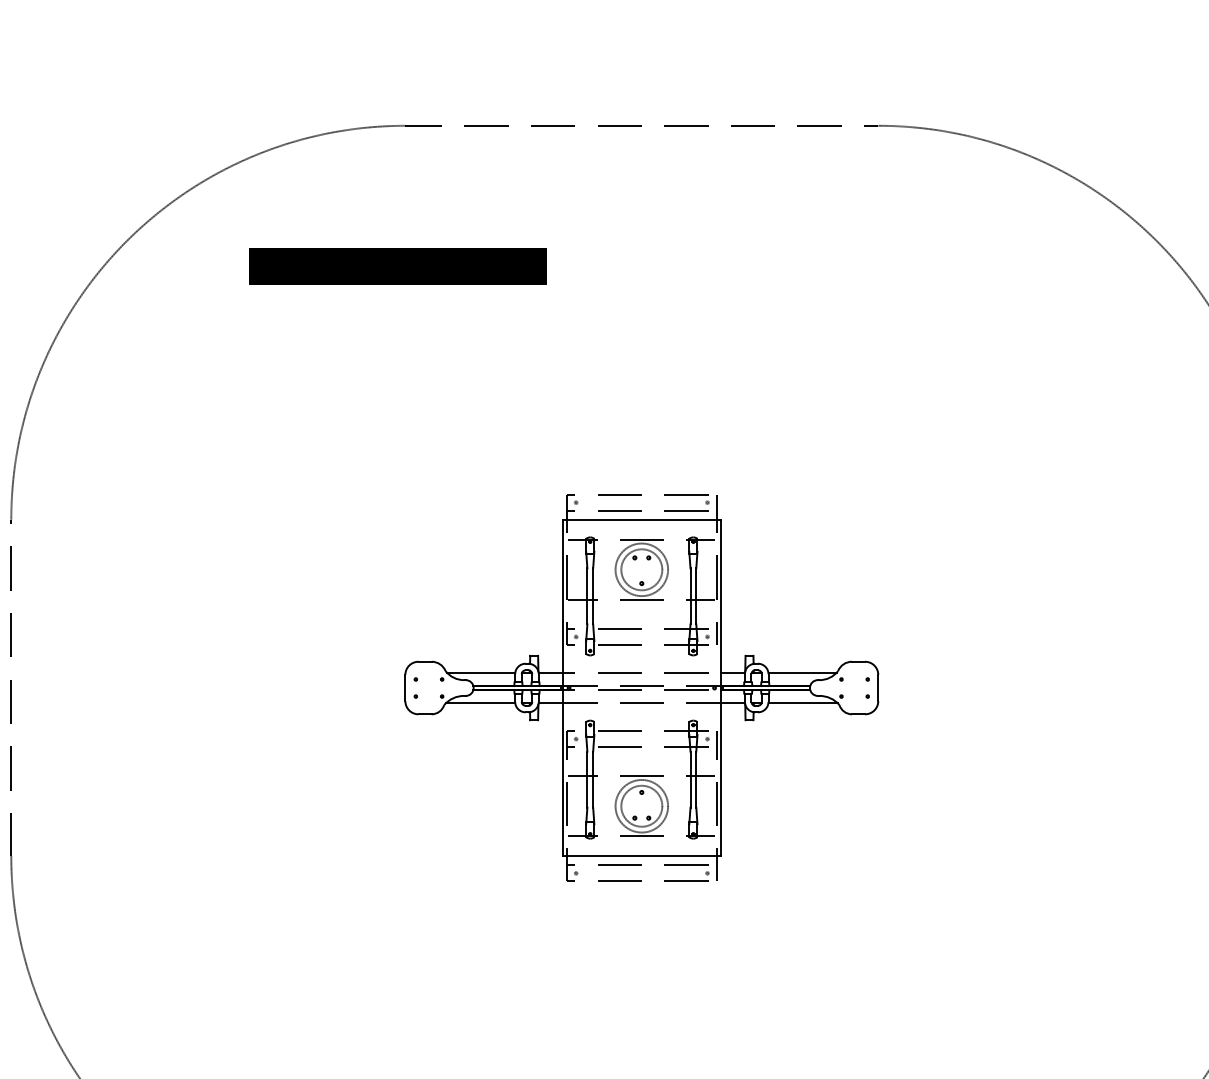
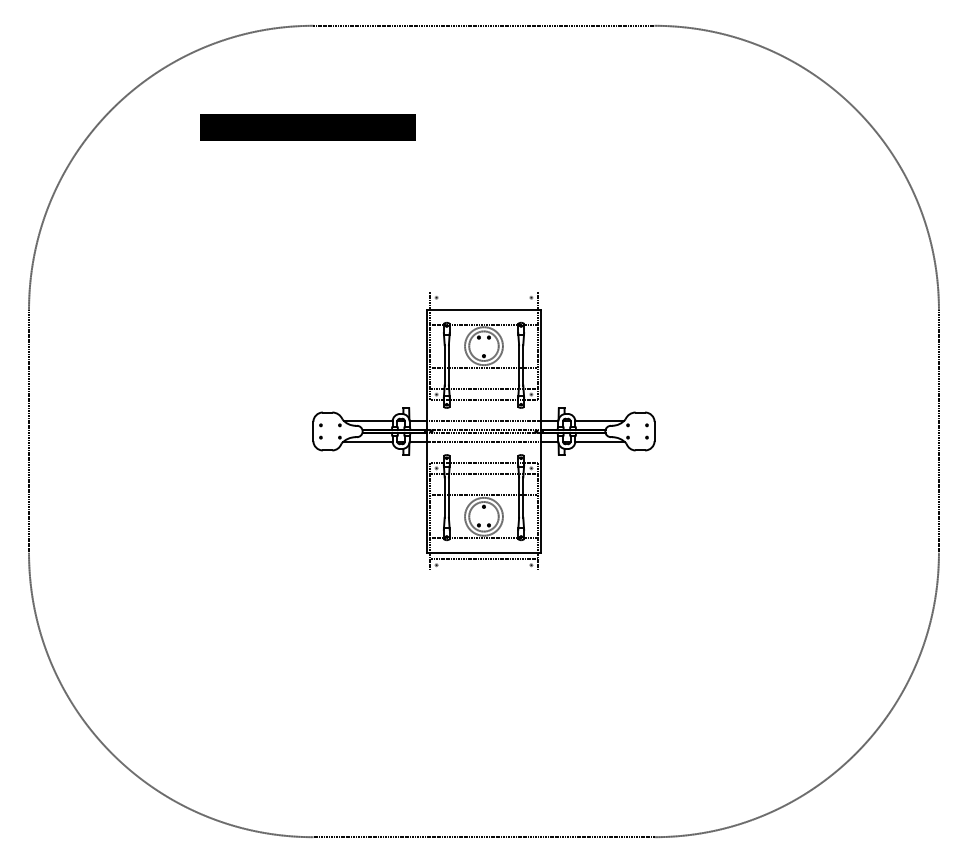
line: (641, 495) -> (483, 292), removed
line: (641, 510) -> (483, 303), removed
line: (641, 880) -> (483, 570), removed

